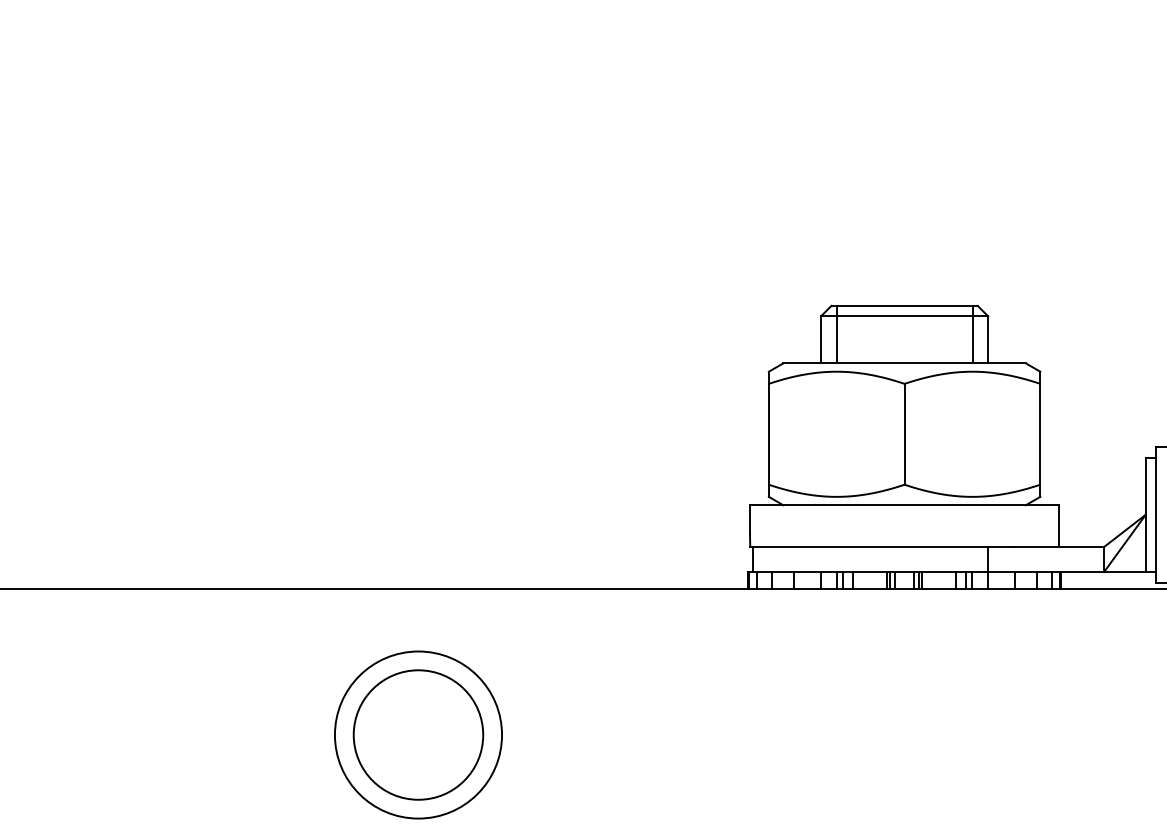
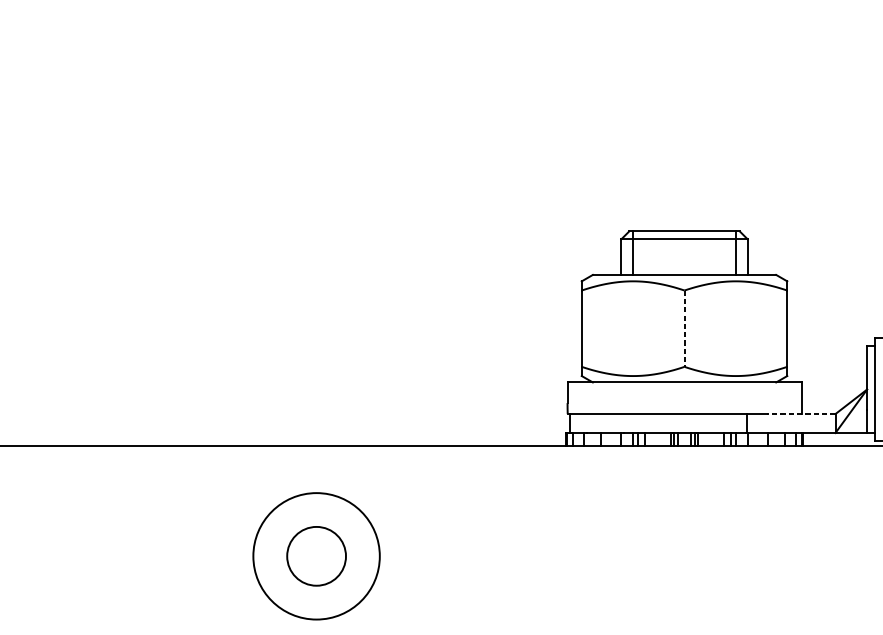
line: (904, 434) -> (684, 328), solid -> dashed
line: (1058, 547) -> (801, 414), solid -> dashed
circle: (418, 734) -> (316, 555), size x0.6

